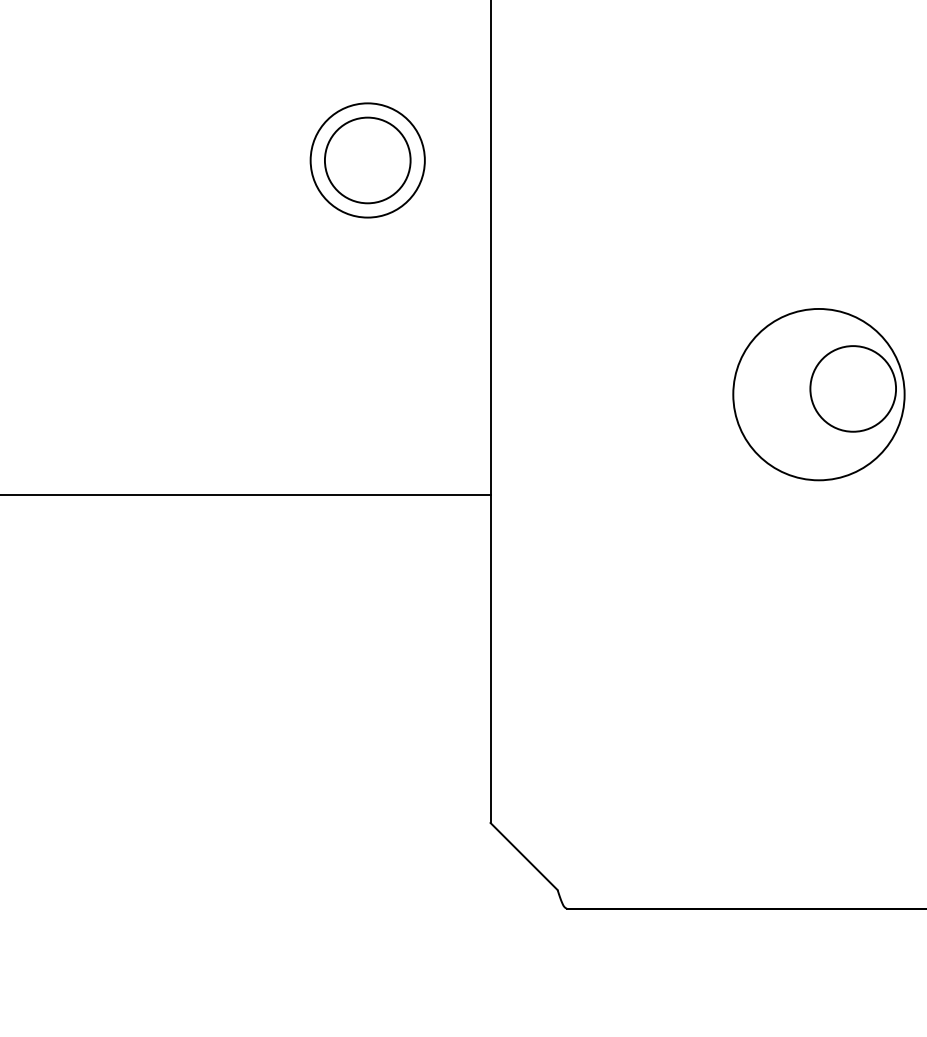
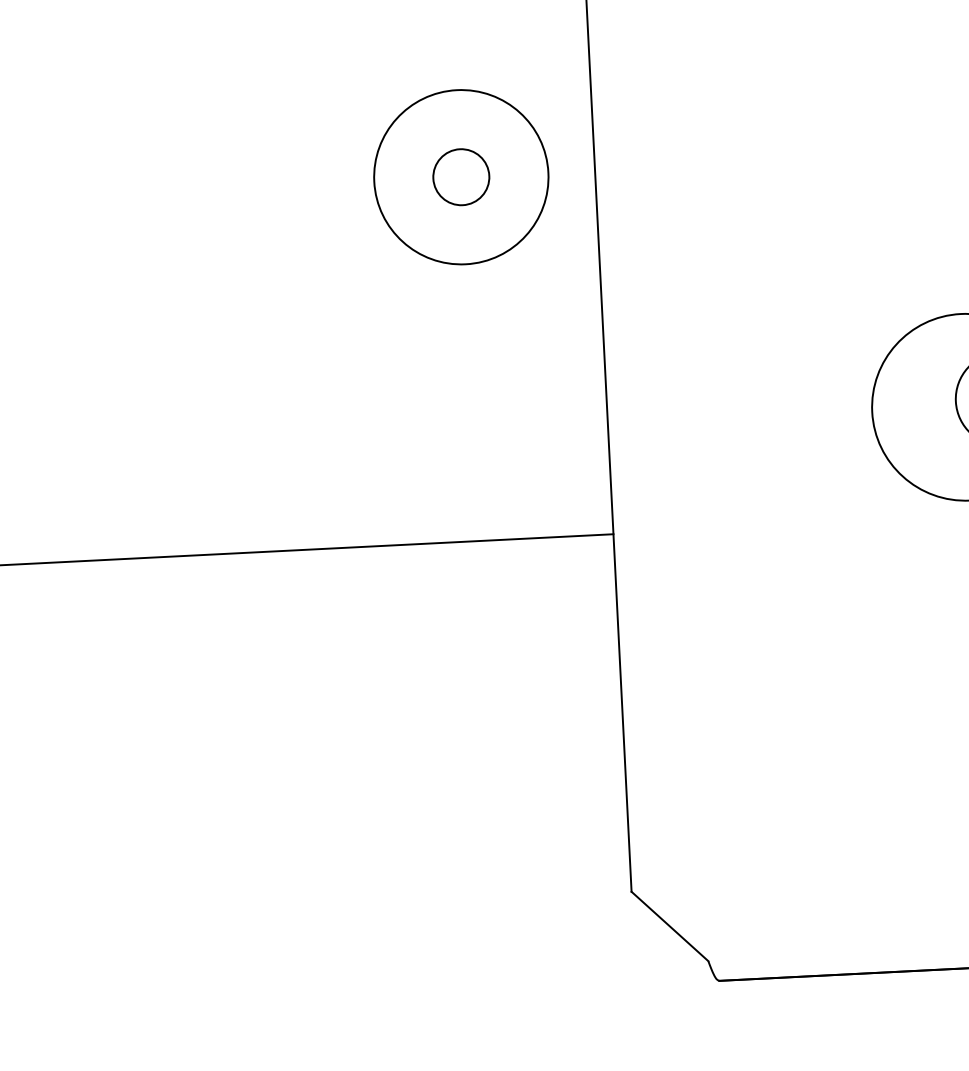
circle: (367, 160) -> (461, 177), size x0.6
circle: (367, 160) -> (461, 177), size x1.4

